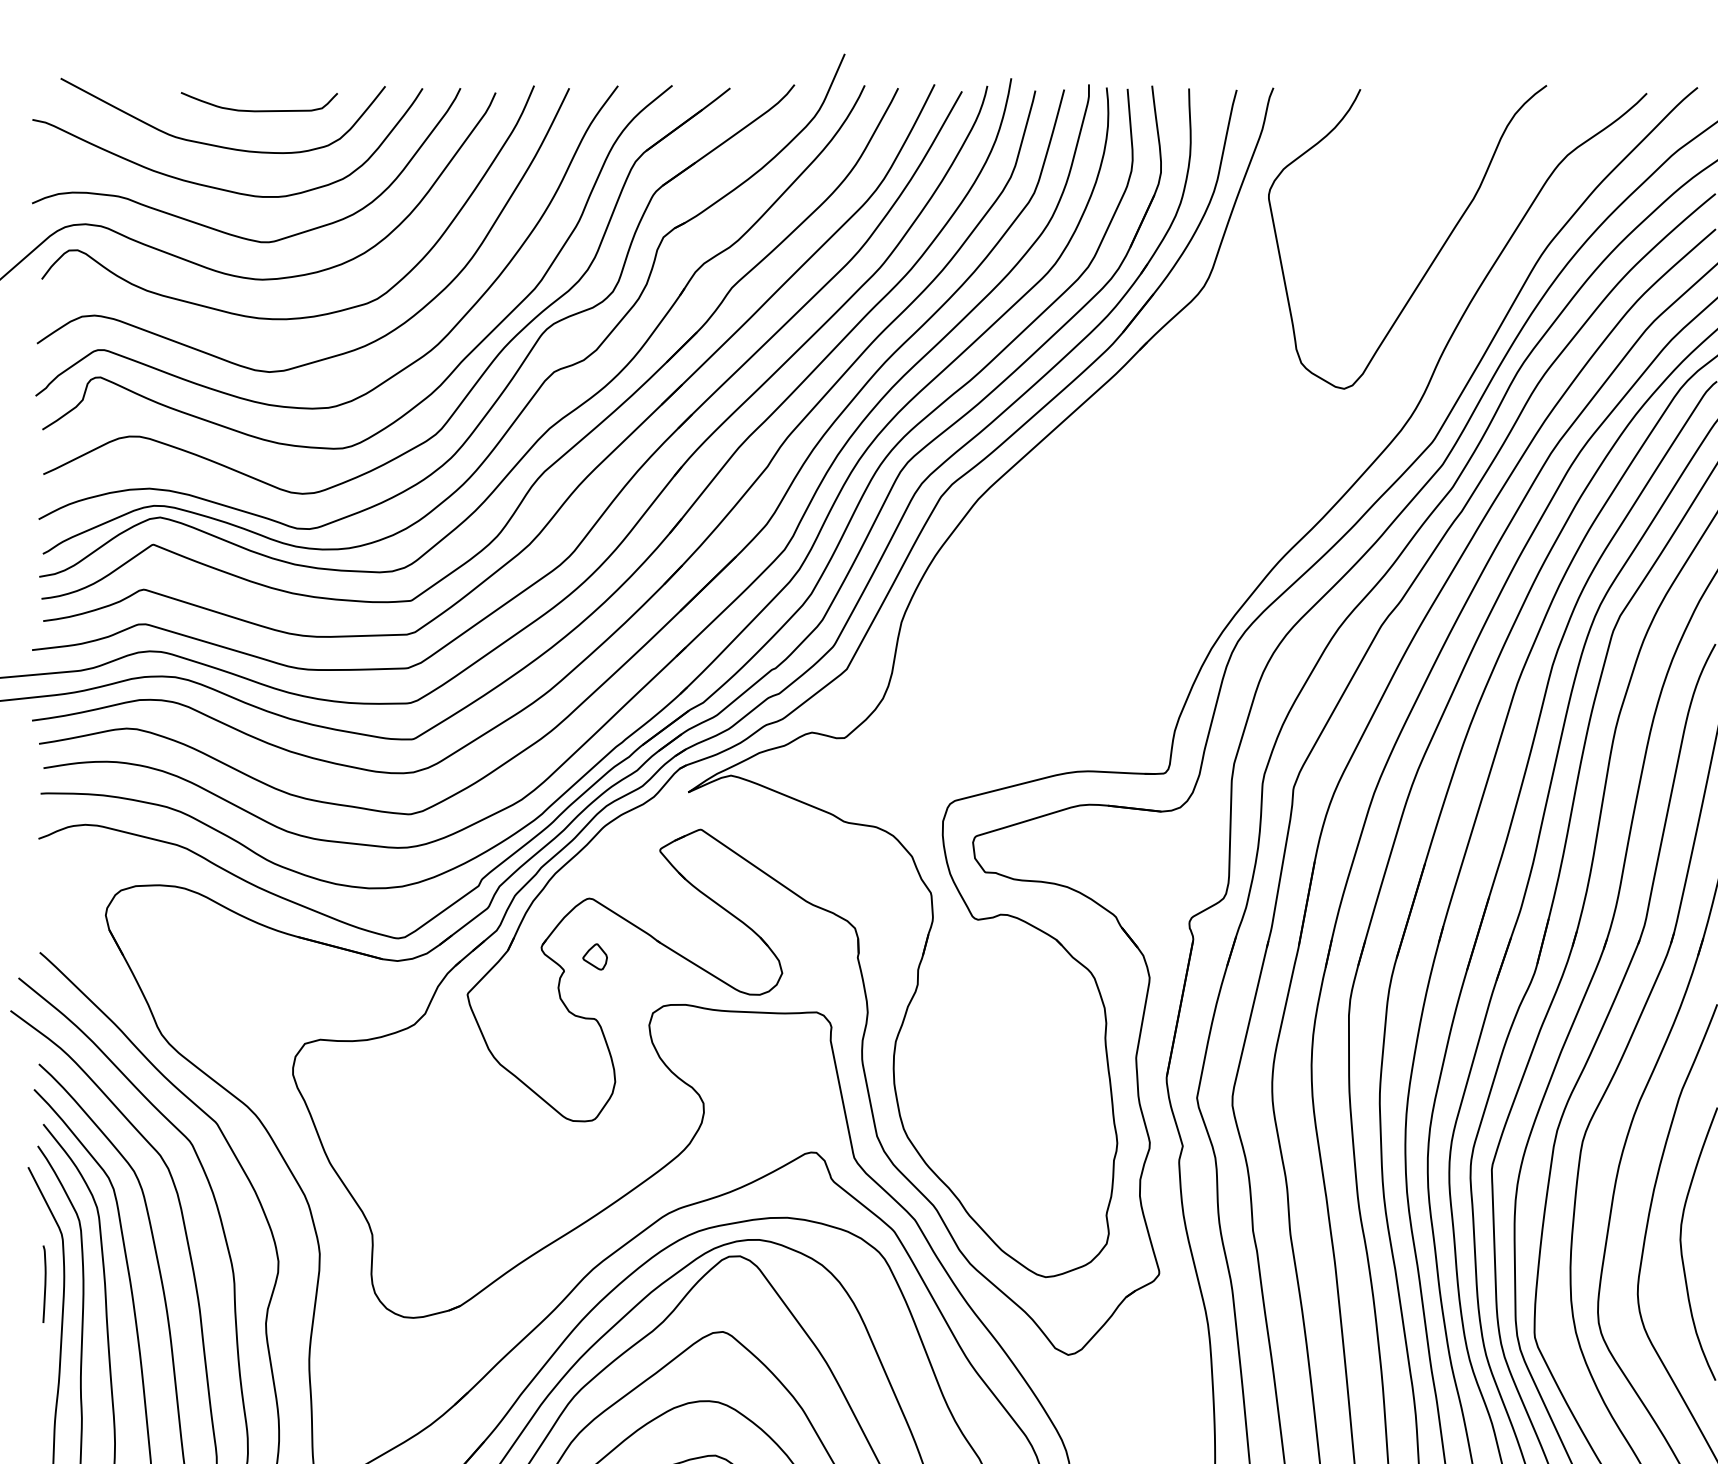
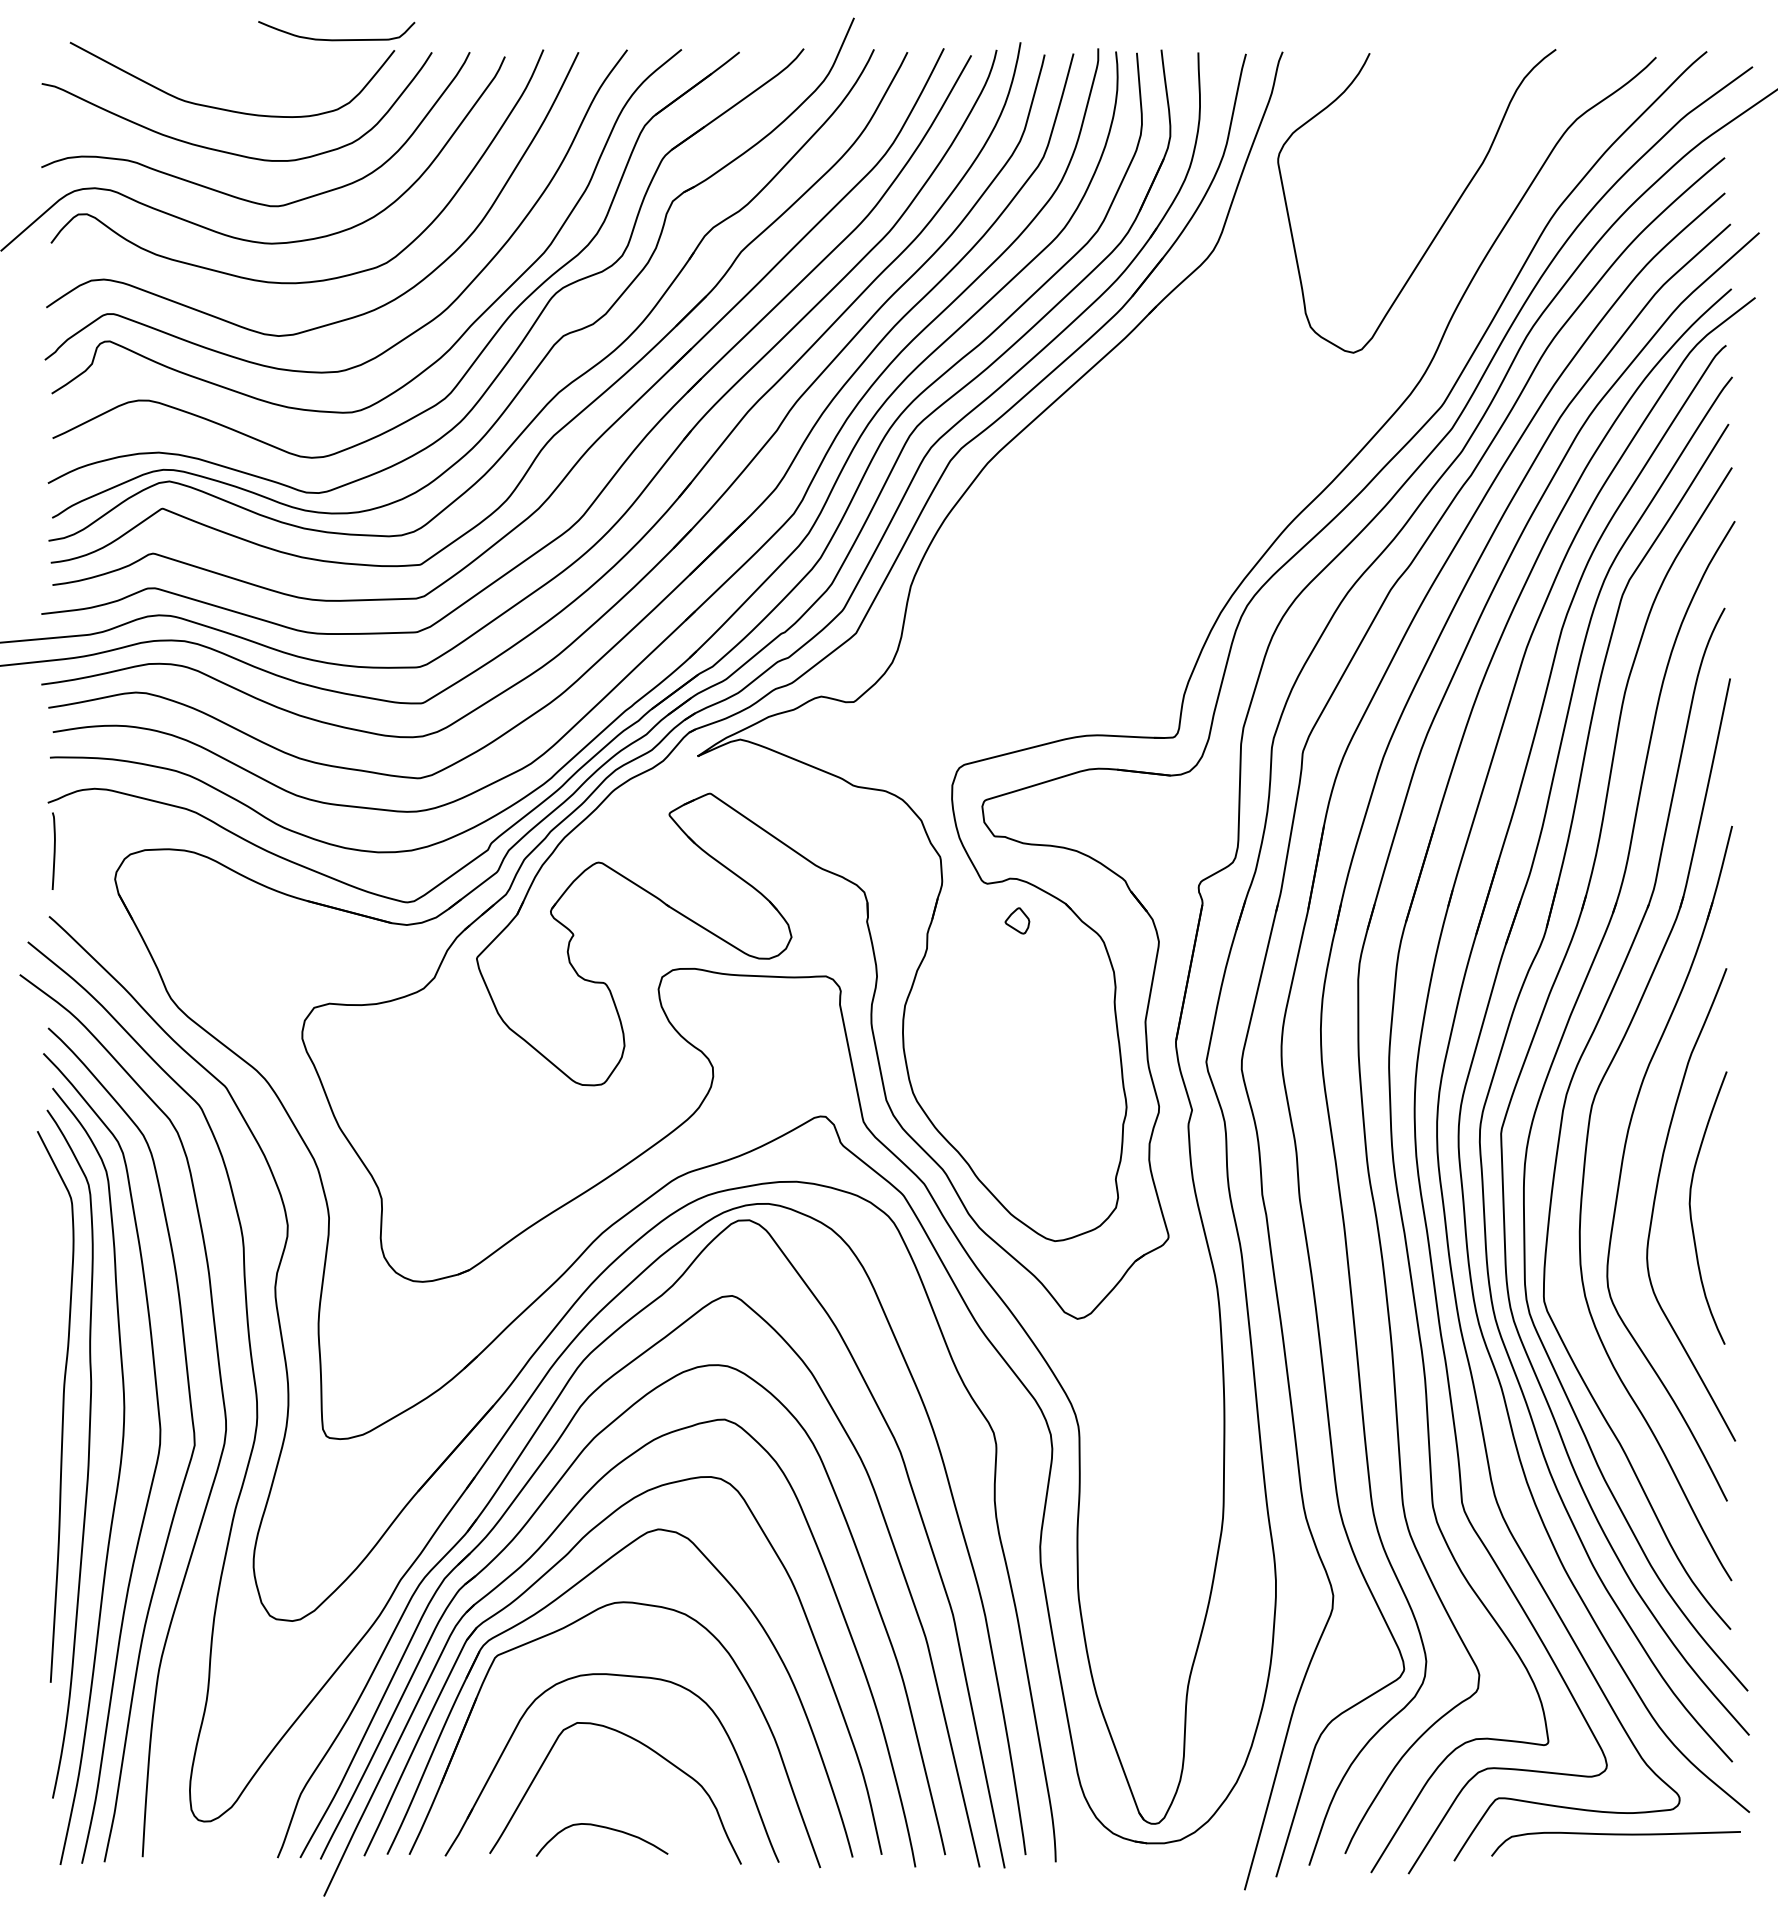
curve: (259, 110) -> (336, 39), moved
part: (595, 956) -> (1017, 920), moved
curve: (44, 1283) -> (53, 850), moved

